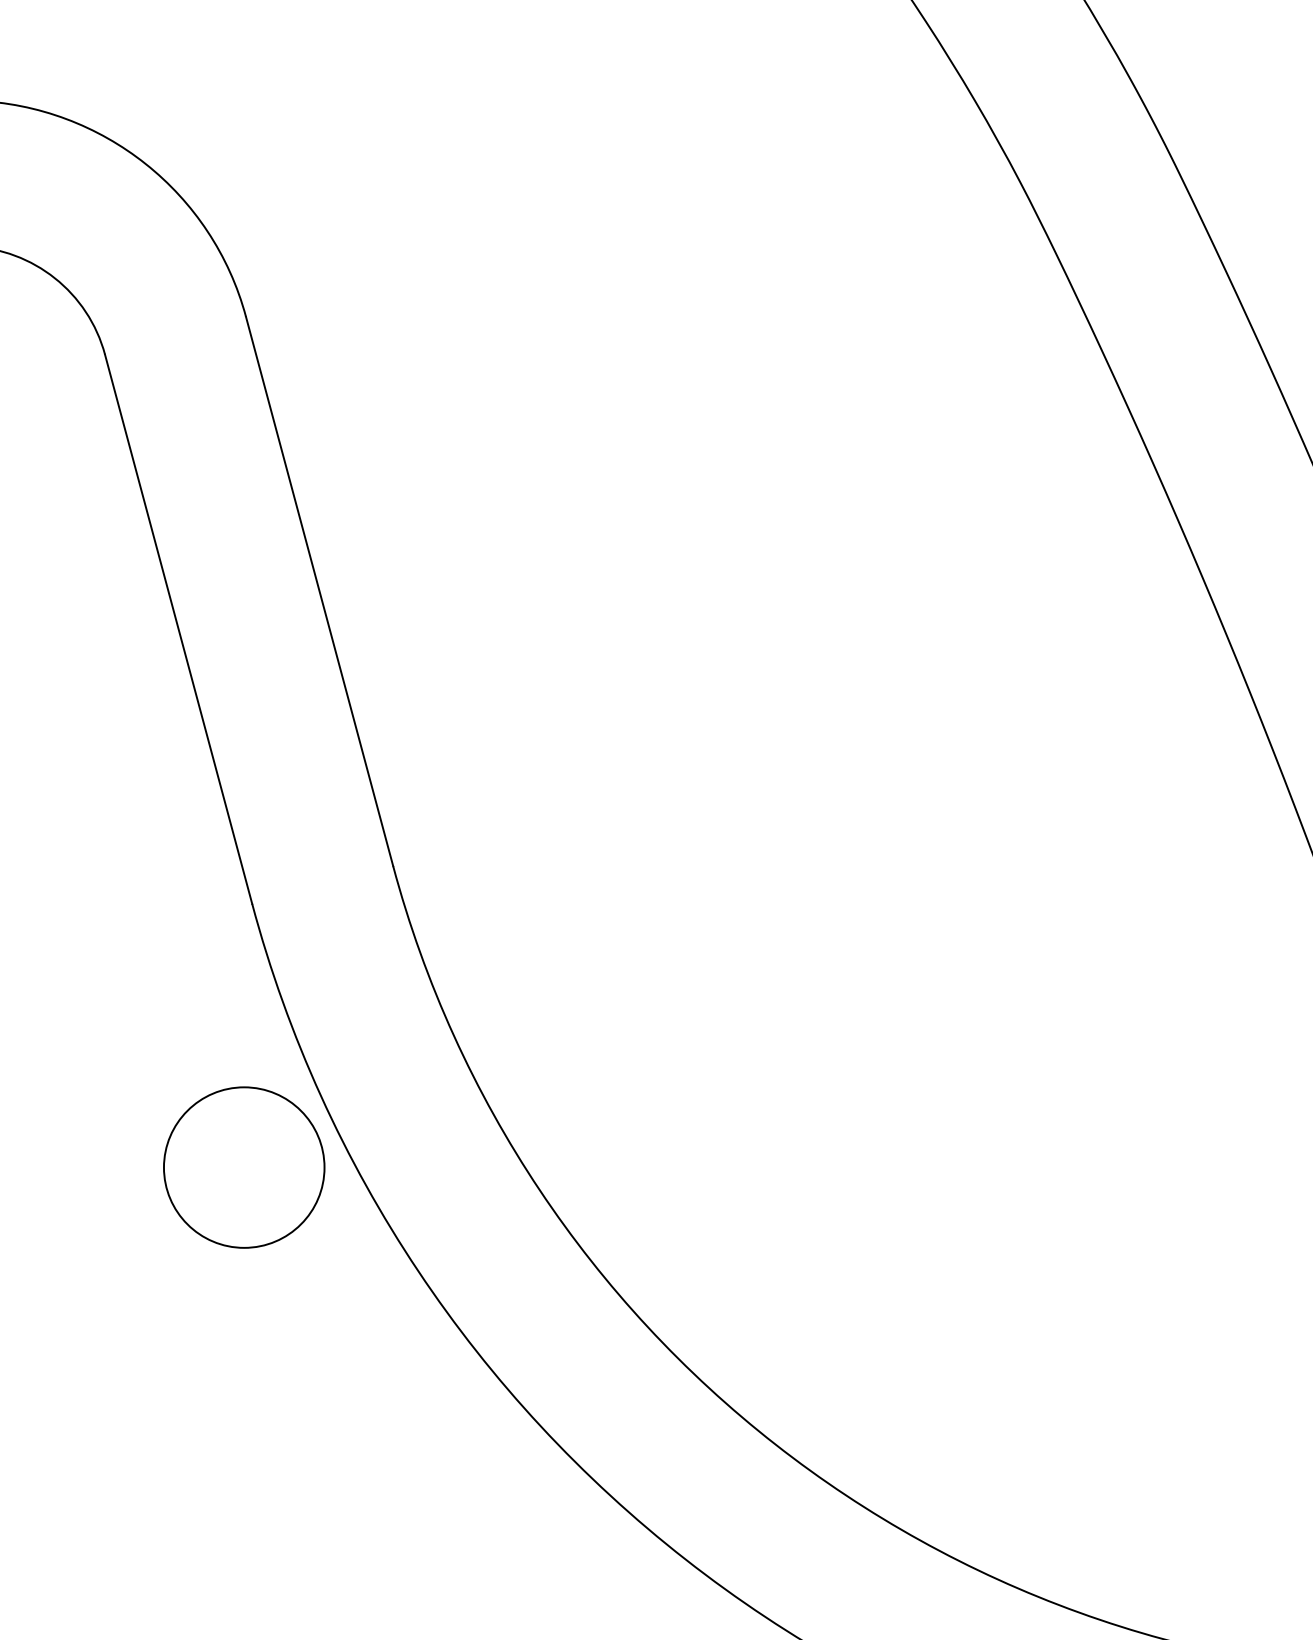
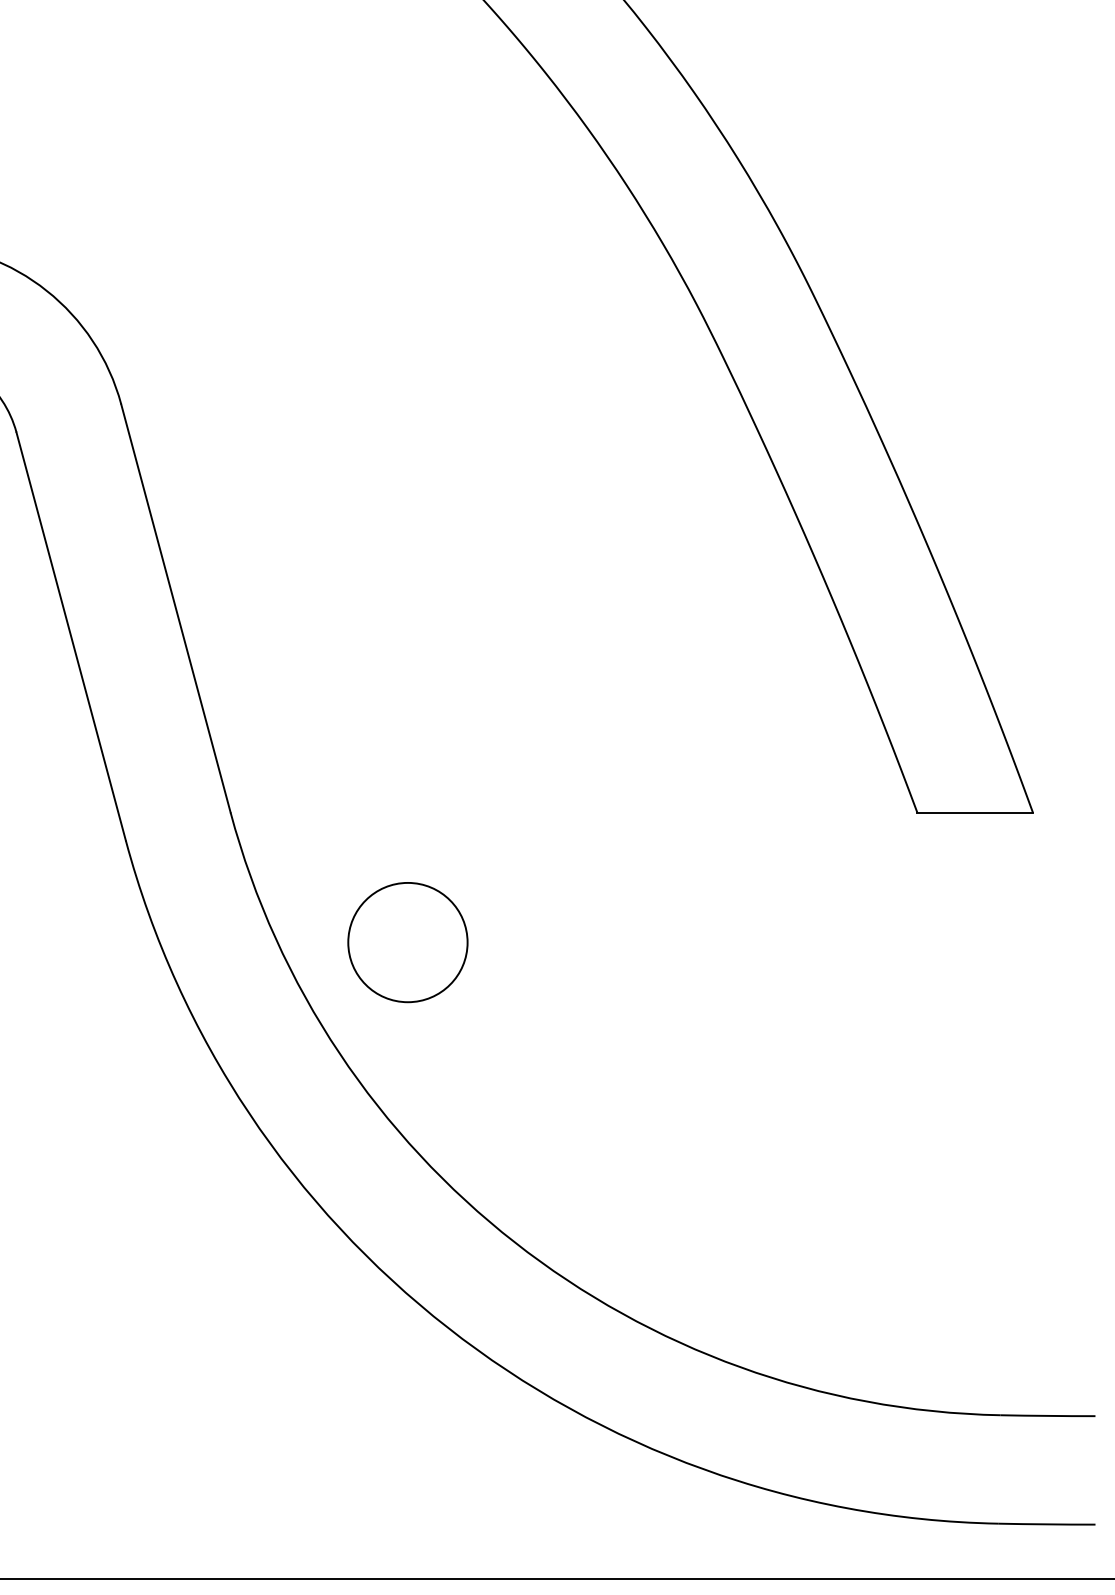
circle: (243, 1167) -> (407, 942), moved

